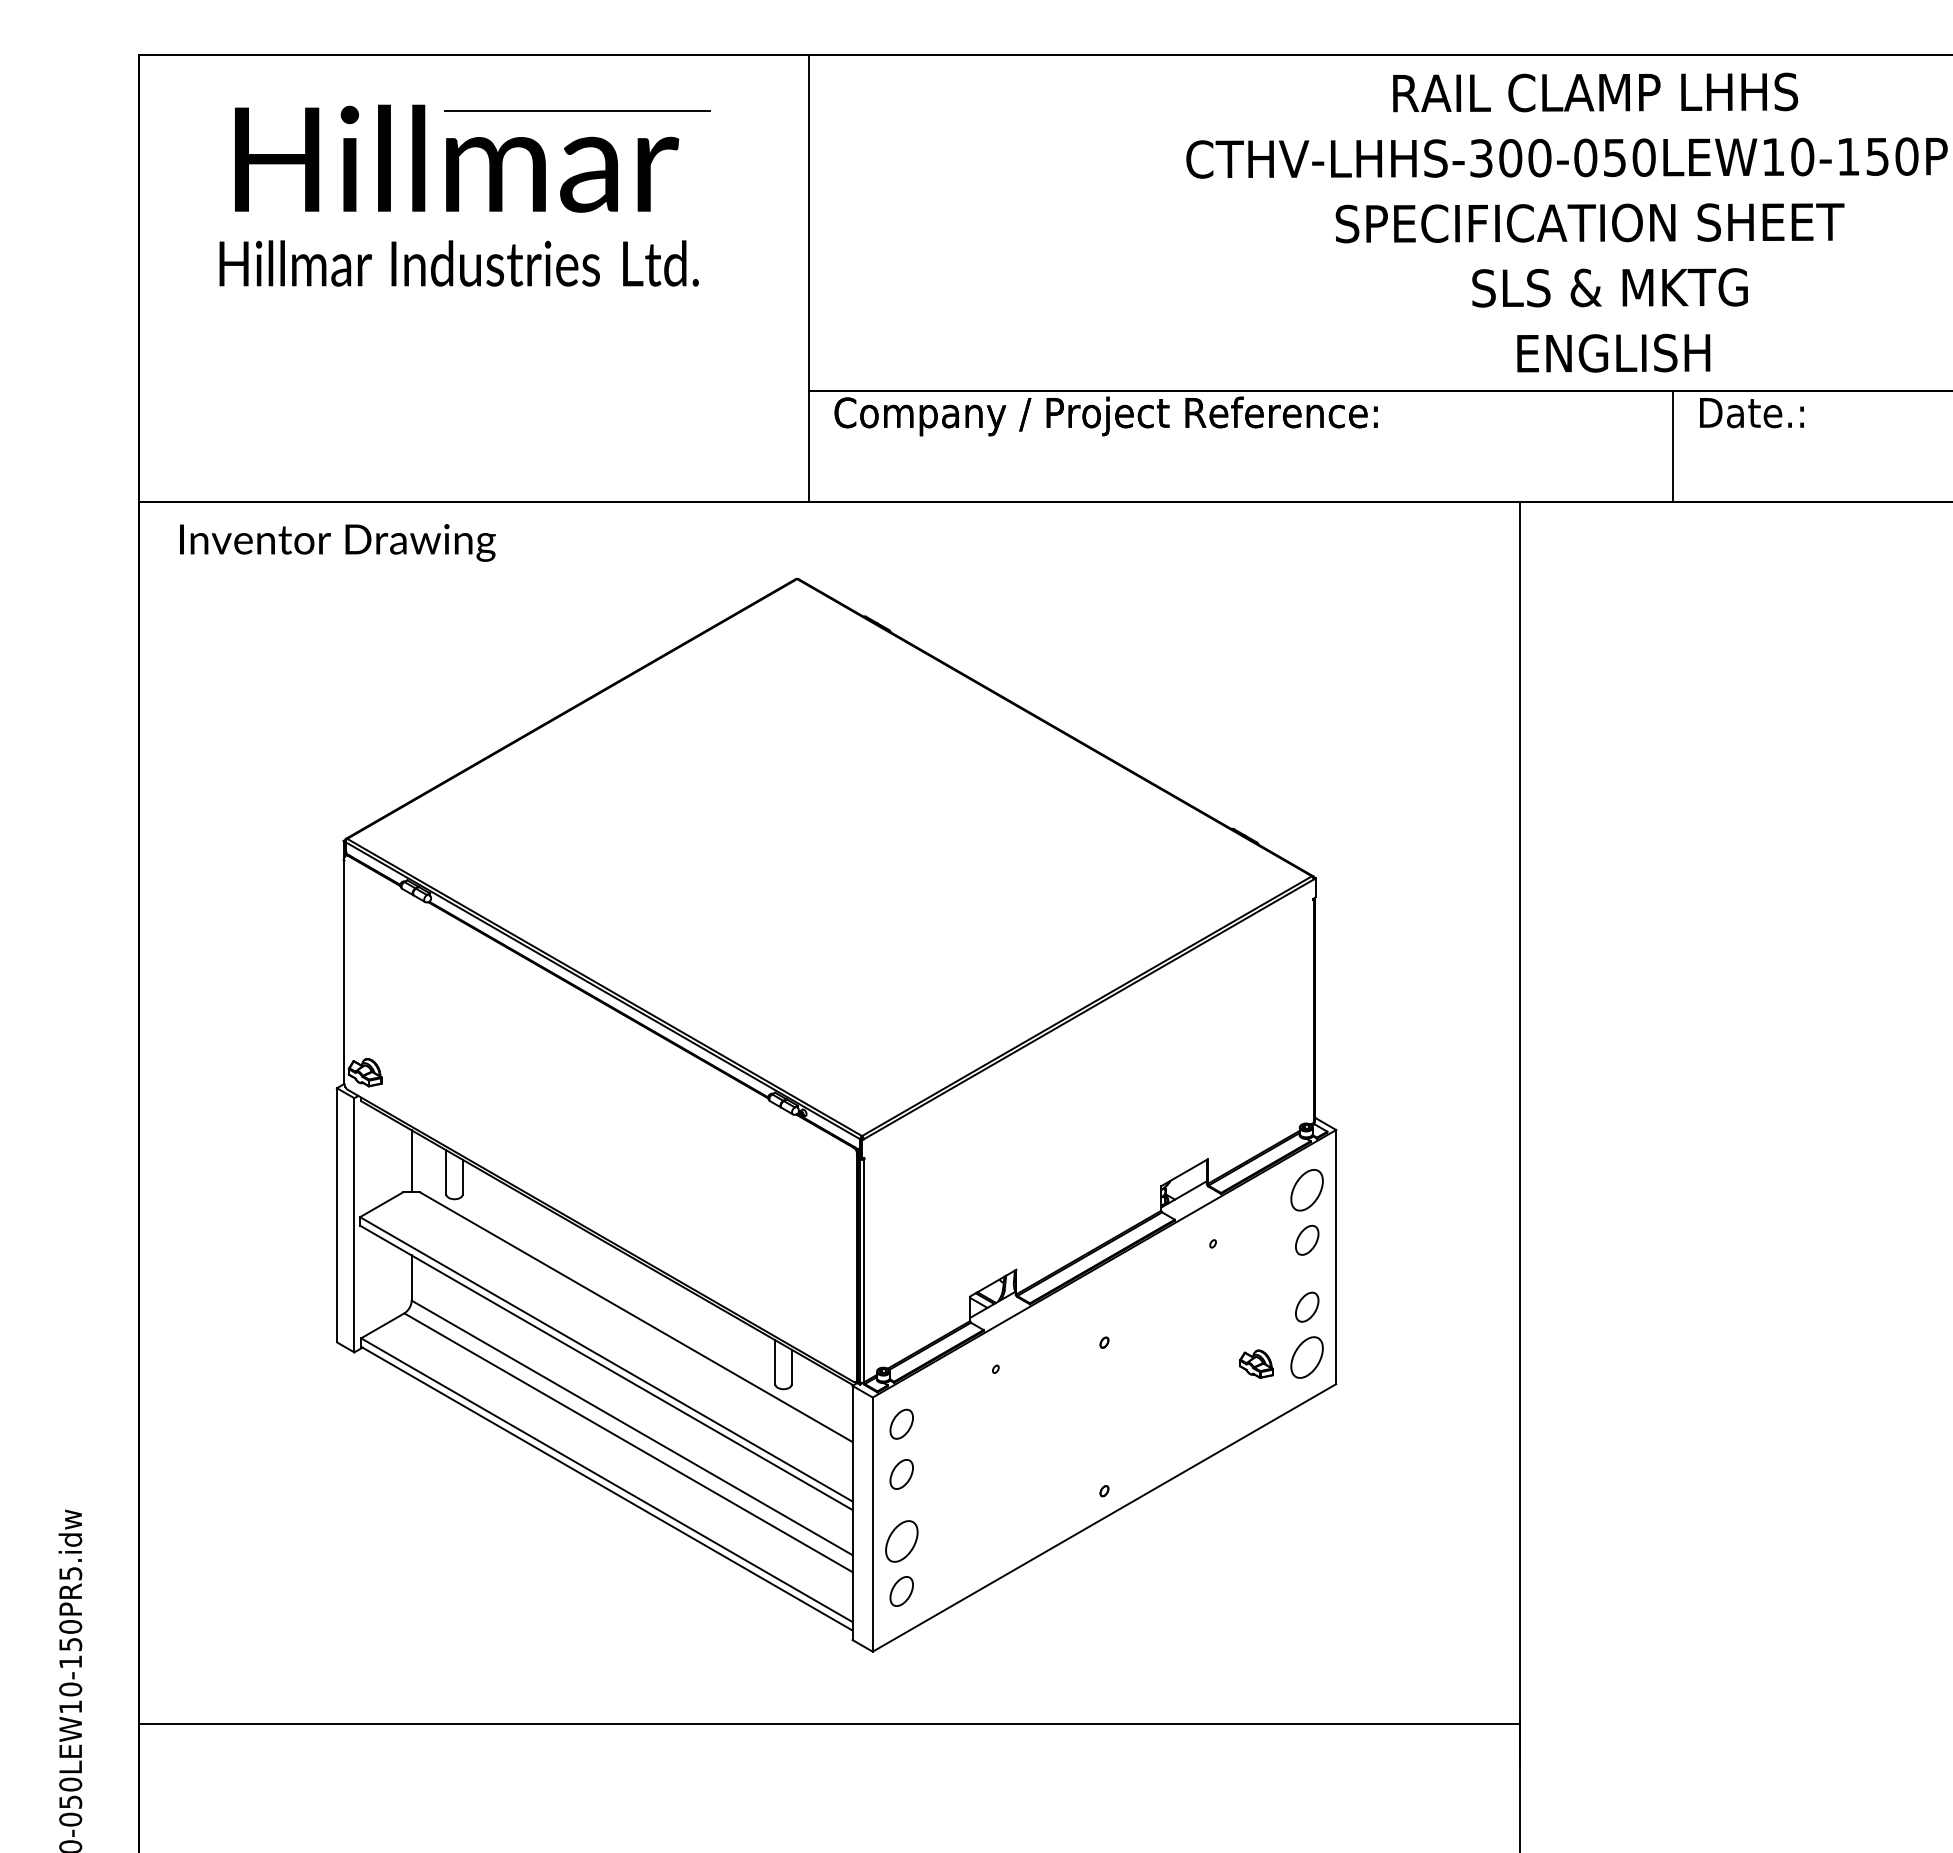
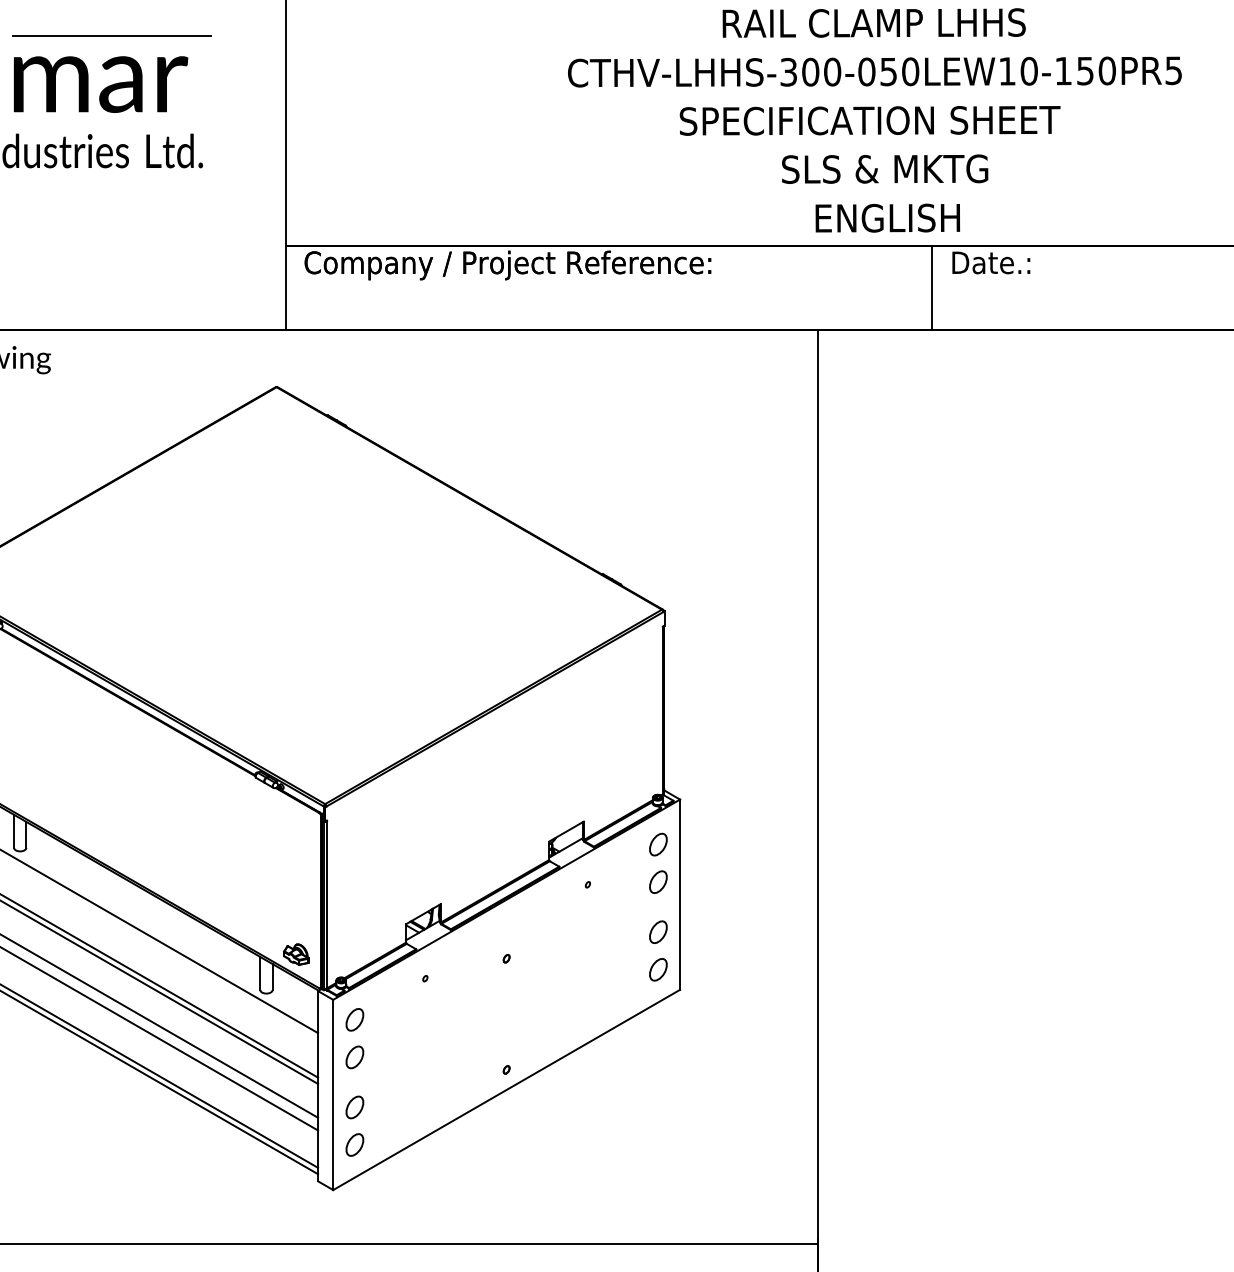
part: (1307, 1189) -> (658, 844), size x0.71
part: (1307, 1356) -> (658, 969), size x0.71
part: (1256, 1363) -> (296, 954), moved
part: (901, 1540) -> (354, 1106), size x0.71

